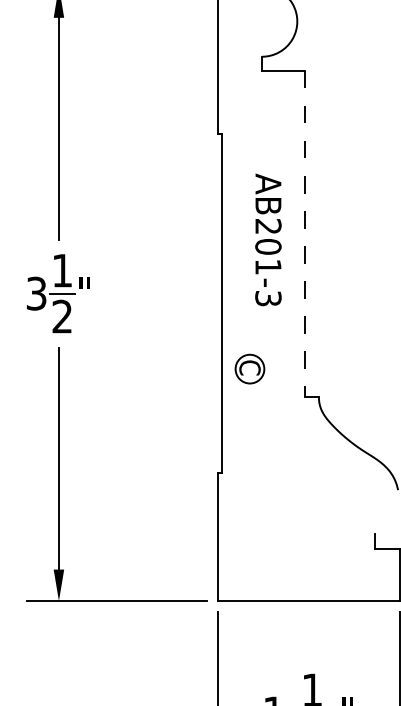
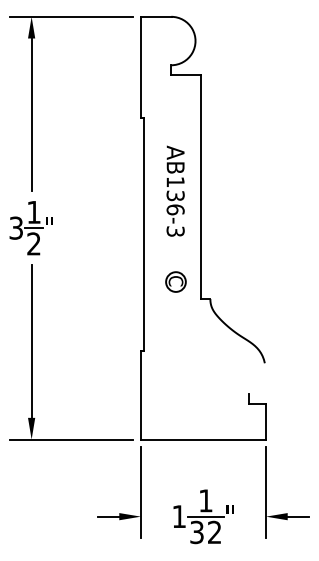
line: (304, 234) -> (200, 187), dashed -> solid
text: (268, 246) -> (175, 195), AB201-3 -> AB136-3
part: (249, 368) -> (175, 281), moved

